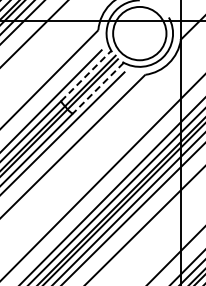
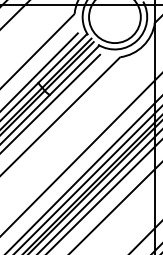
line: (86, 76) -> (63, 58), dashed -> solid
line: (98, 88) -> (74, 70), dashed -> solid

